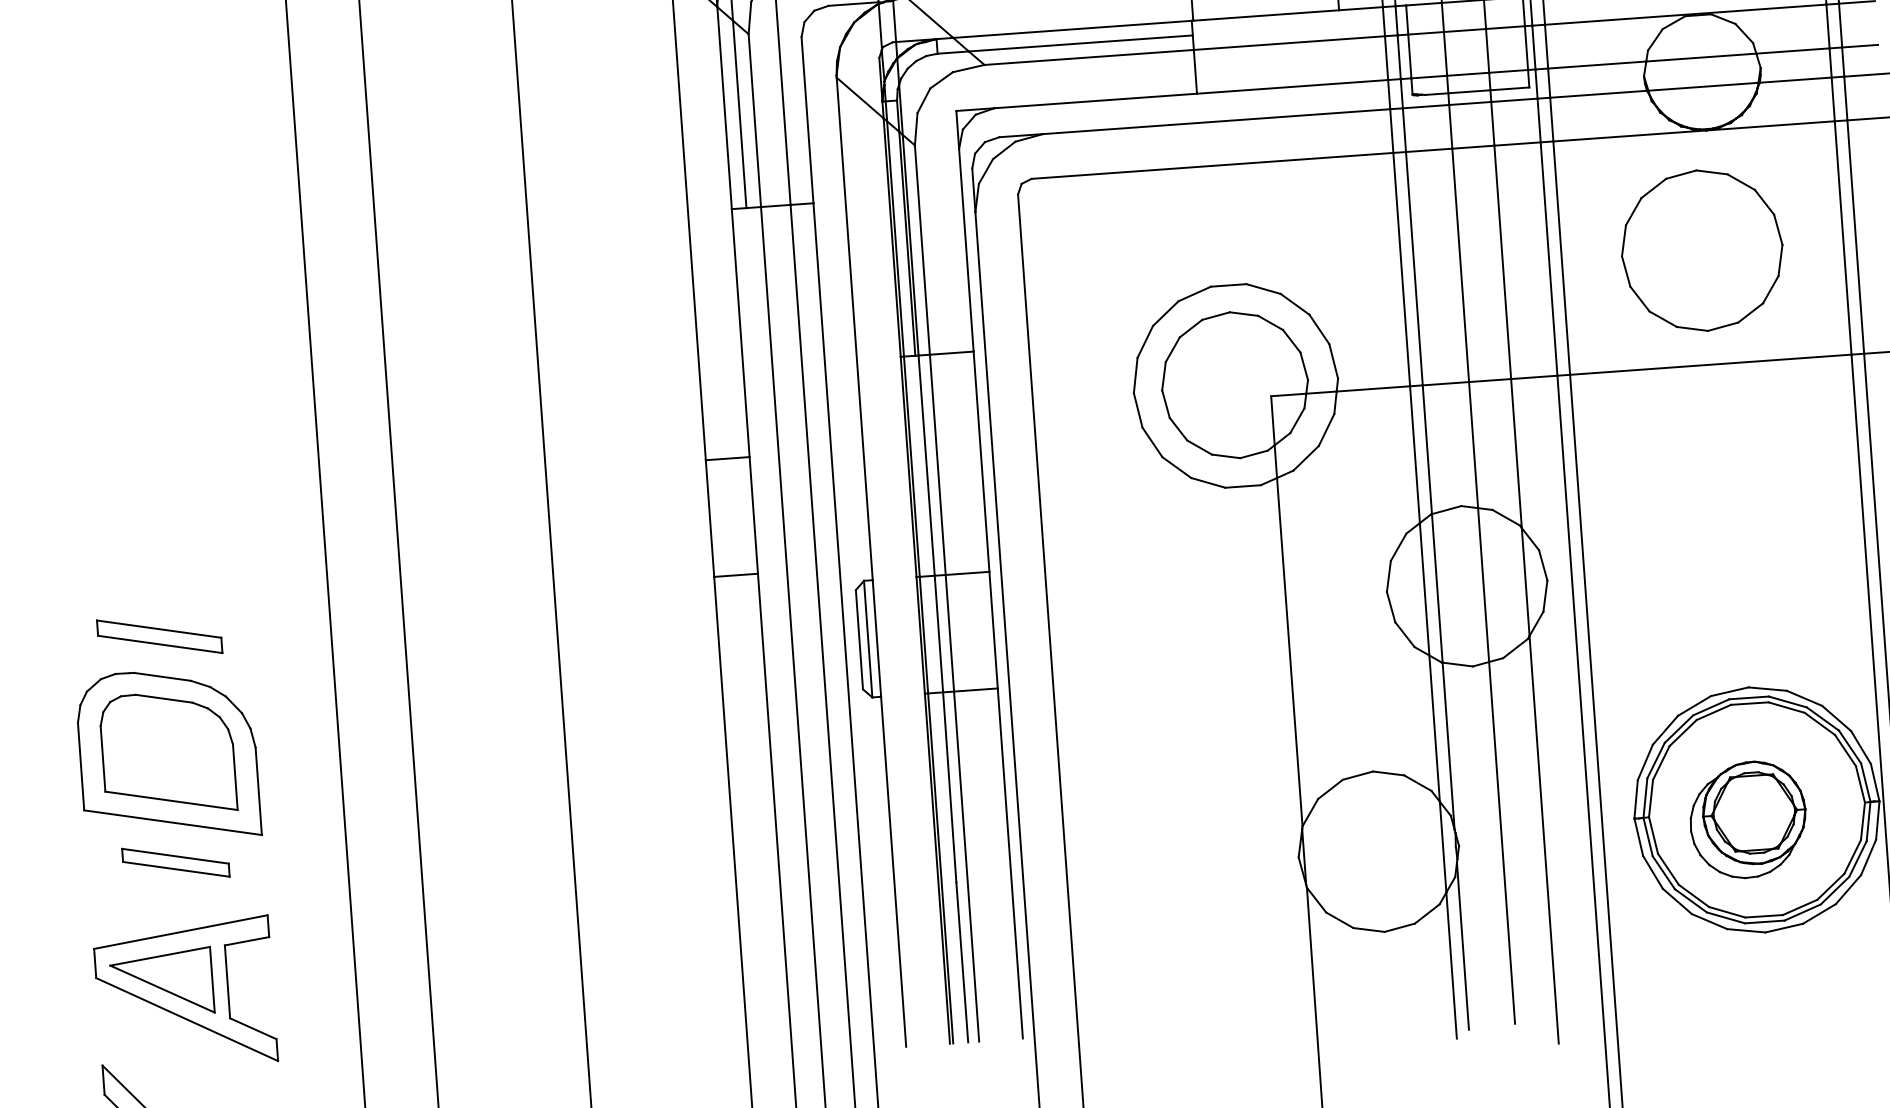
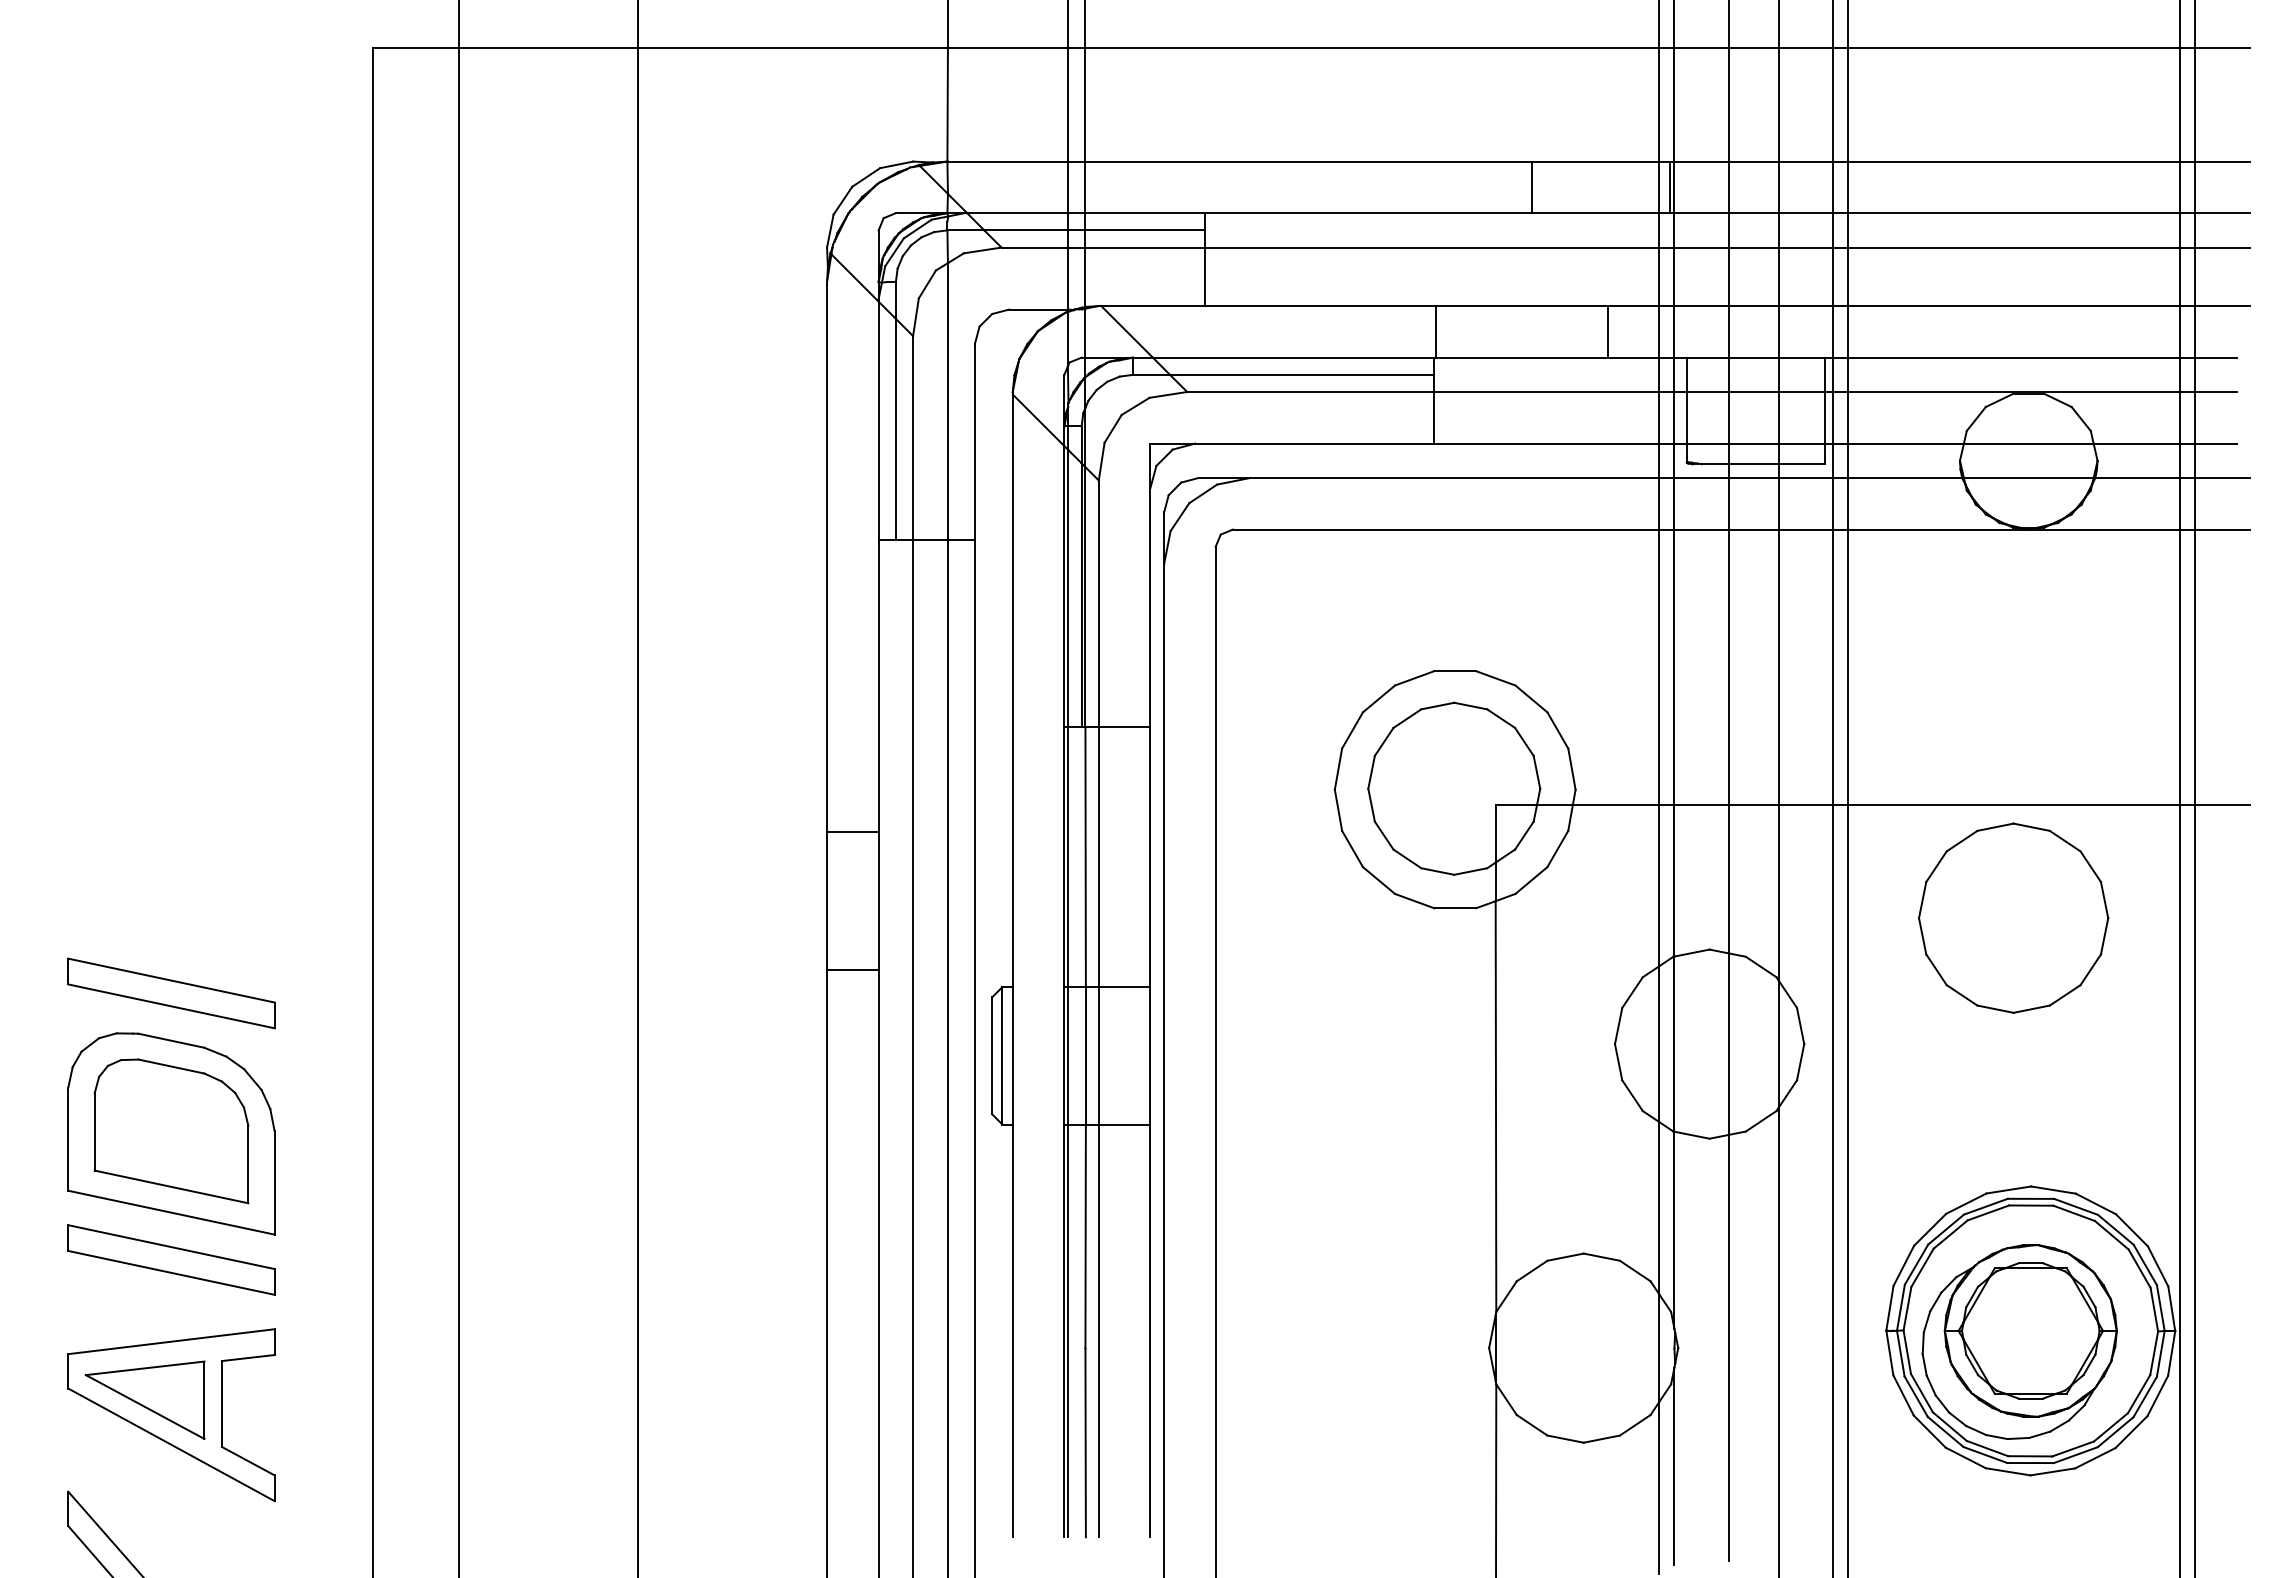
part: (1702, 250) -> (2013, 917), moved
part: (159, 636) -> (171, 993), size x1.43
part: (1748, 819) -> (2019, 1341), size x1.43
part: (175, 862) -> (171, 1259), size x1.67

